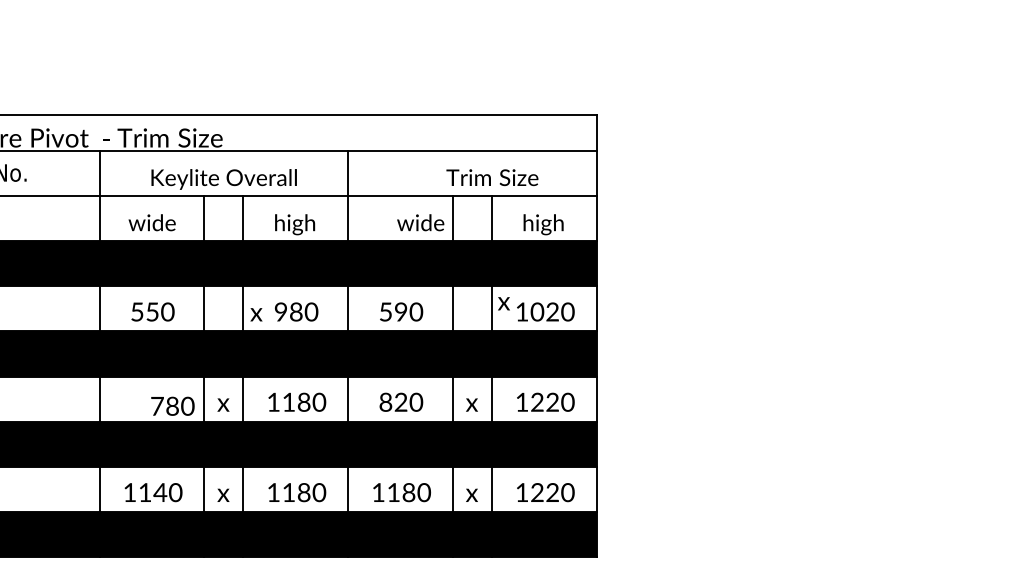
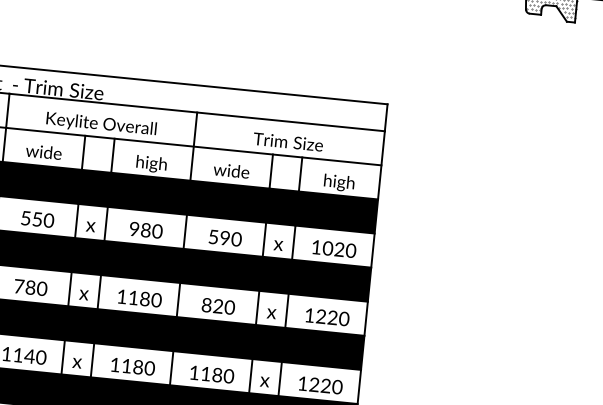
text: (492, 177) -> (288, 141), moved
text: (420, 222) -> (231, 170), moved
text: (503, 303) -> (278, 245), moved
text: (256, 314) -> (90, 226), moved
text: (172, 405) -> (30, 287), moved

